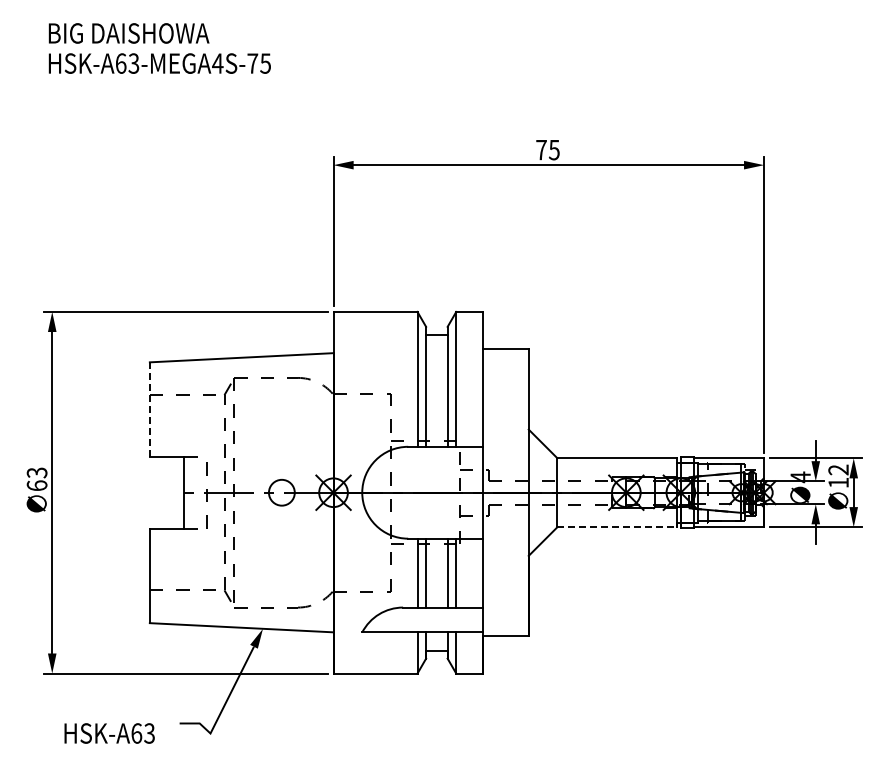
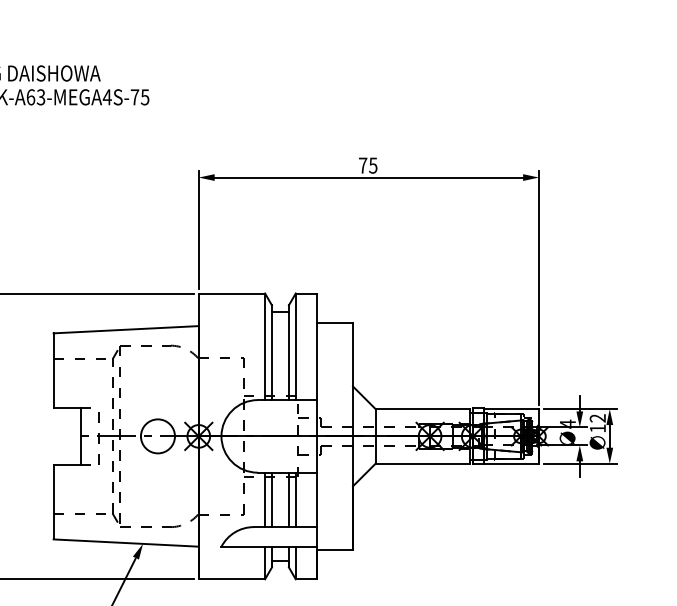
line: (149, 410) -> (53, 371), dashed -> solid
circle: (281, 492) -> (157, 436), size x1.67
line: (617, 527) -> (423, 463), dashed -> solid

